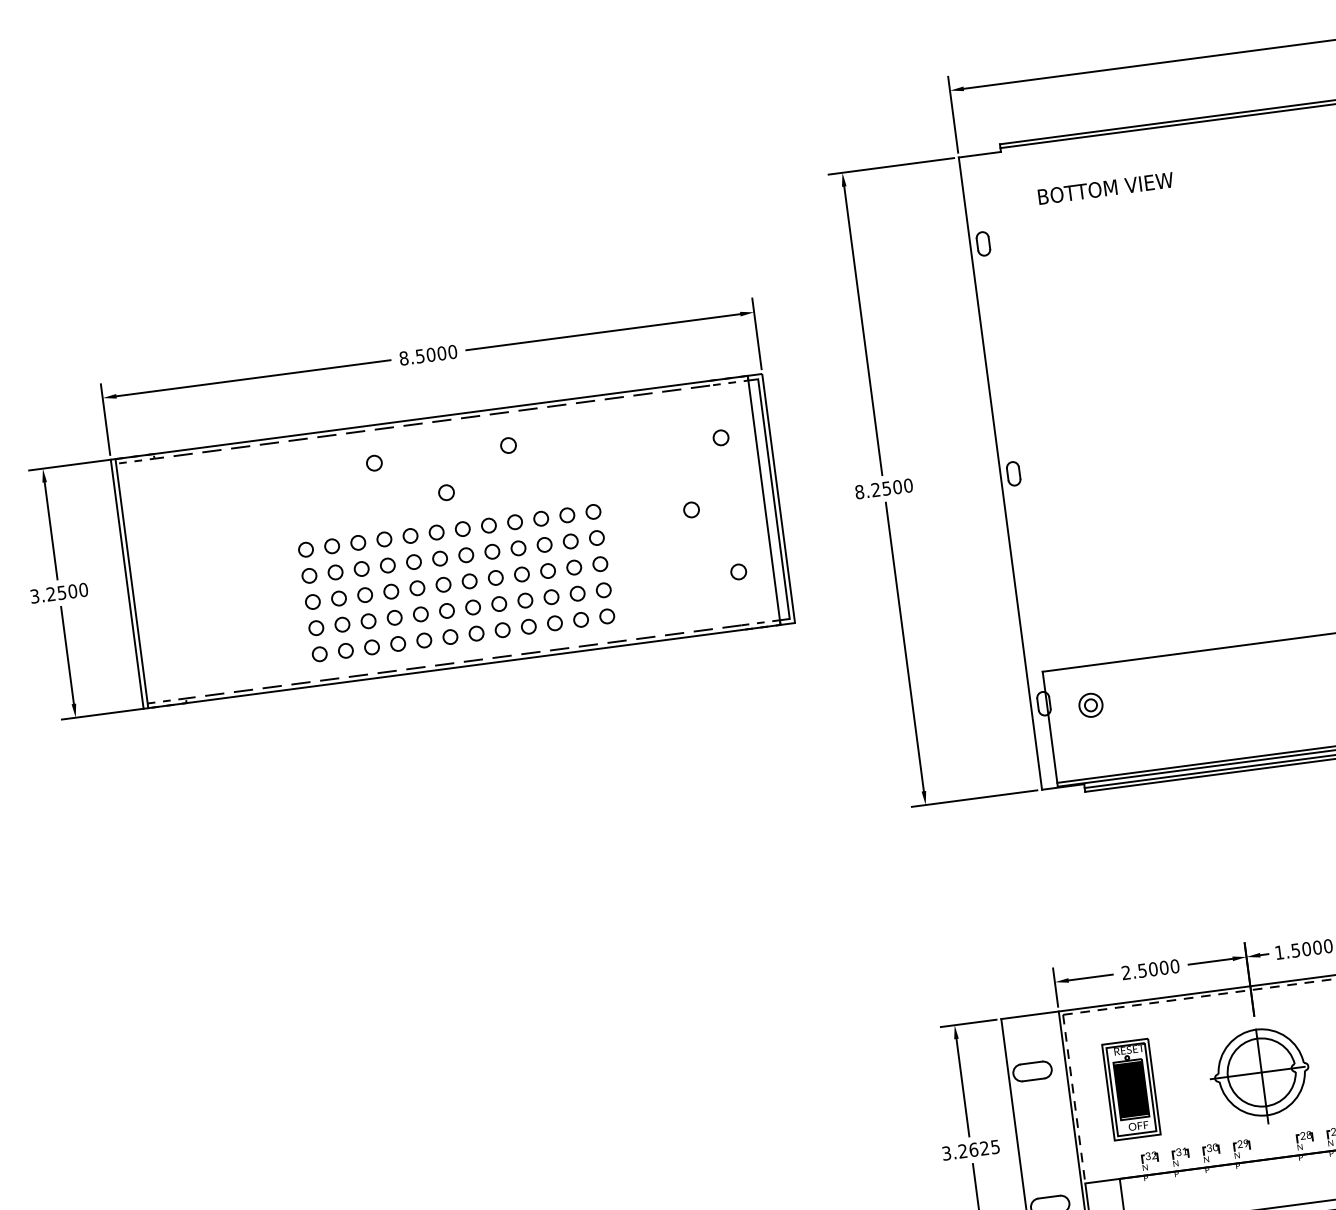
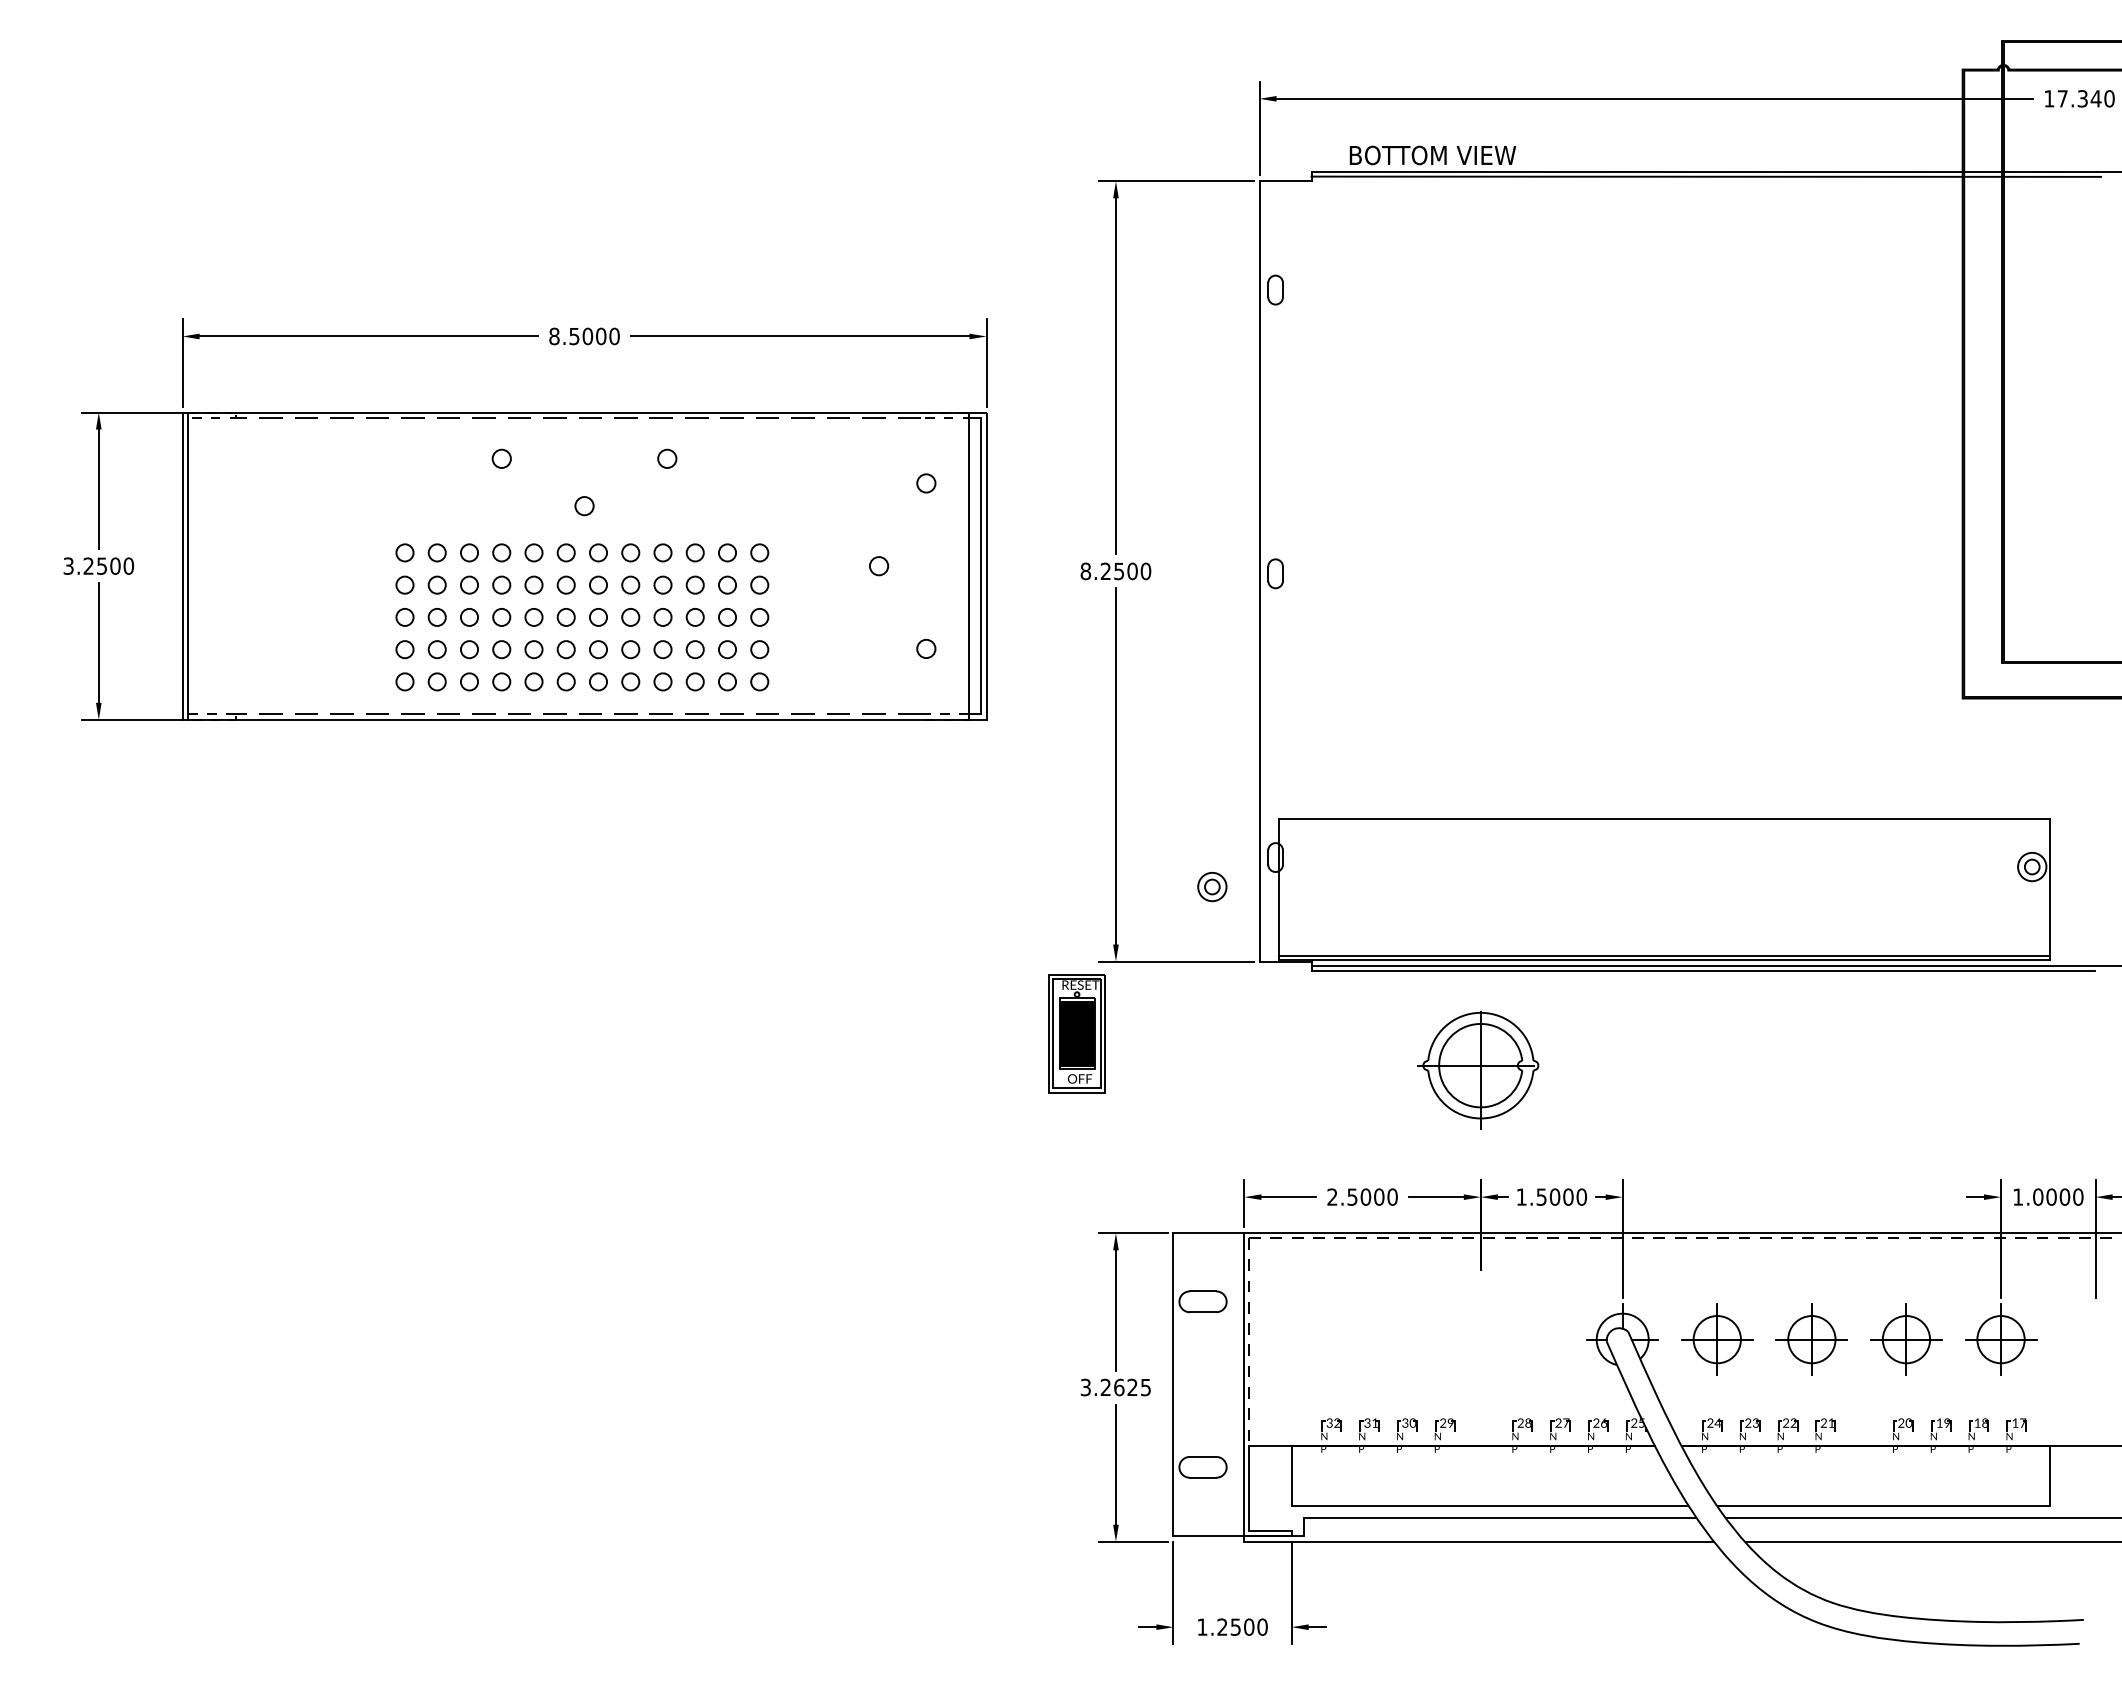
text: (1105, 188) -> (1432, 155), moved
part: (1091, 705) -> (1212, 887), moved
part: (1260, 1076) -> (1478, 1070), moved
part: (1130, 1089) -> (1076, 1033), moved

